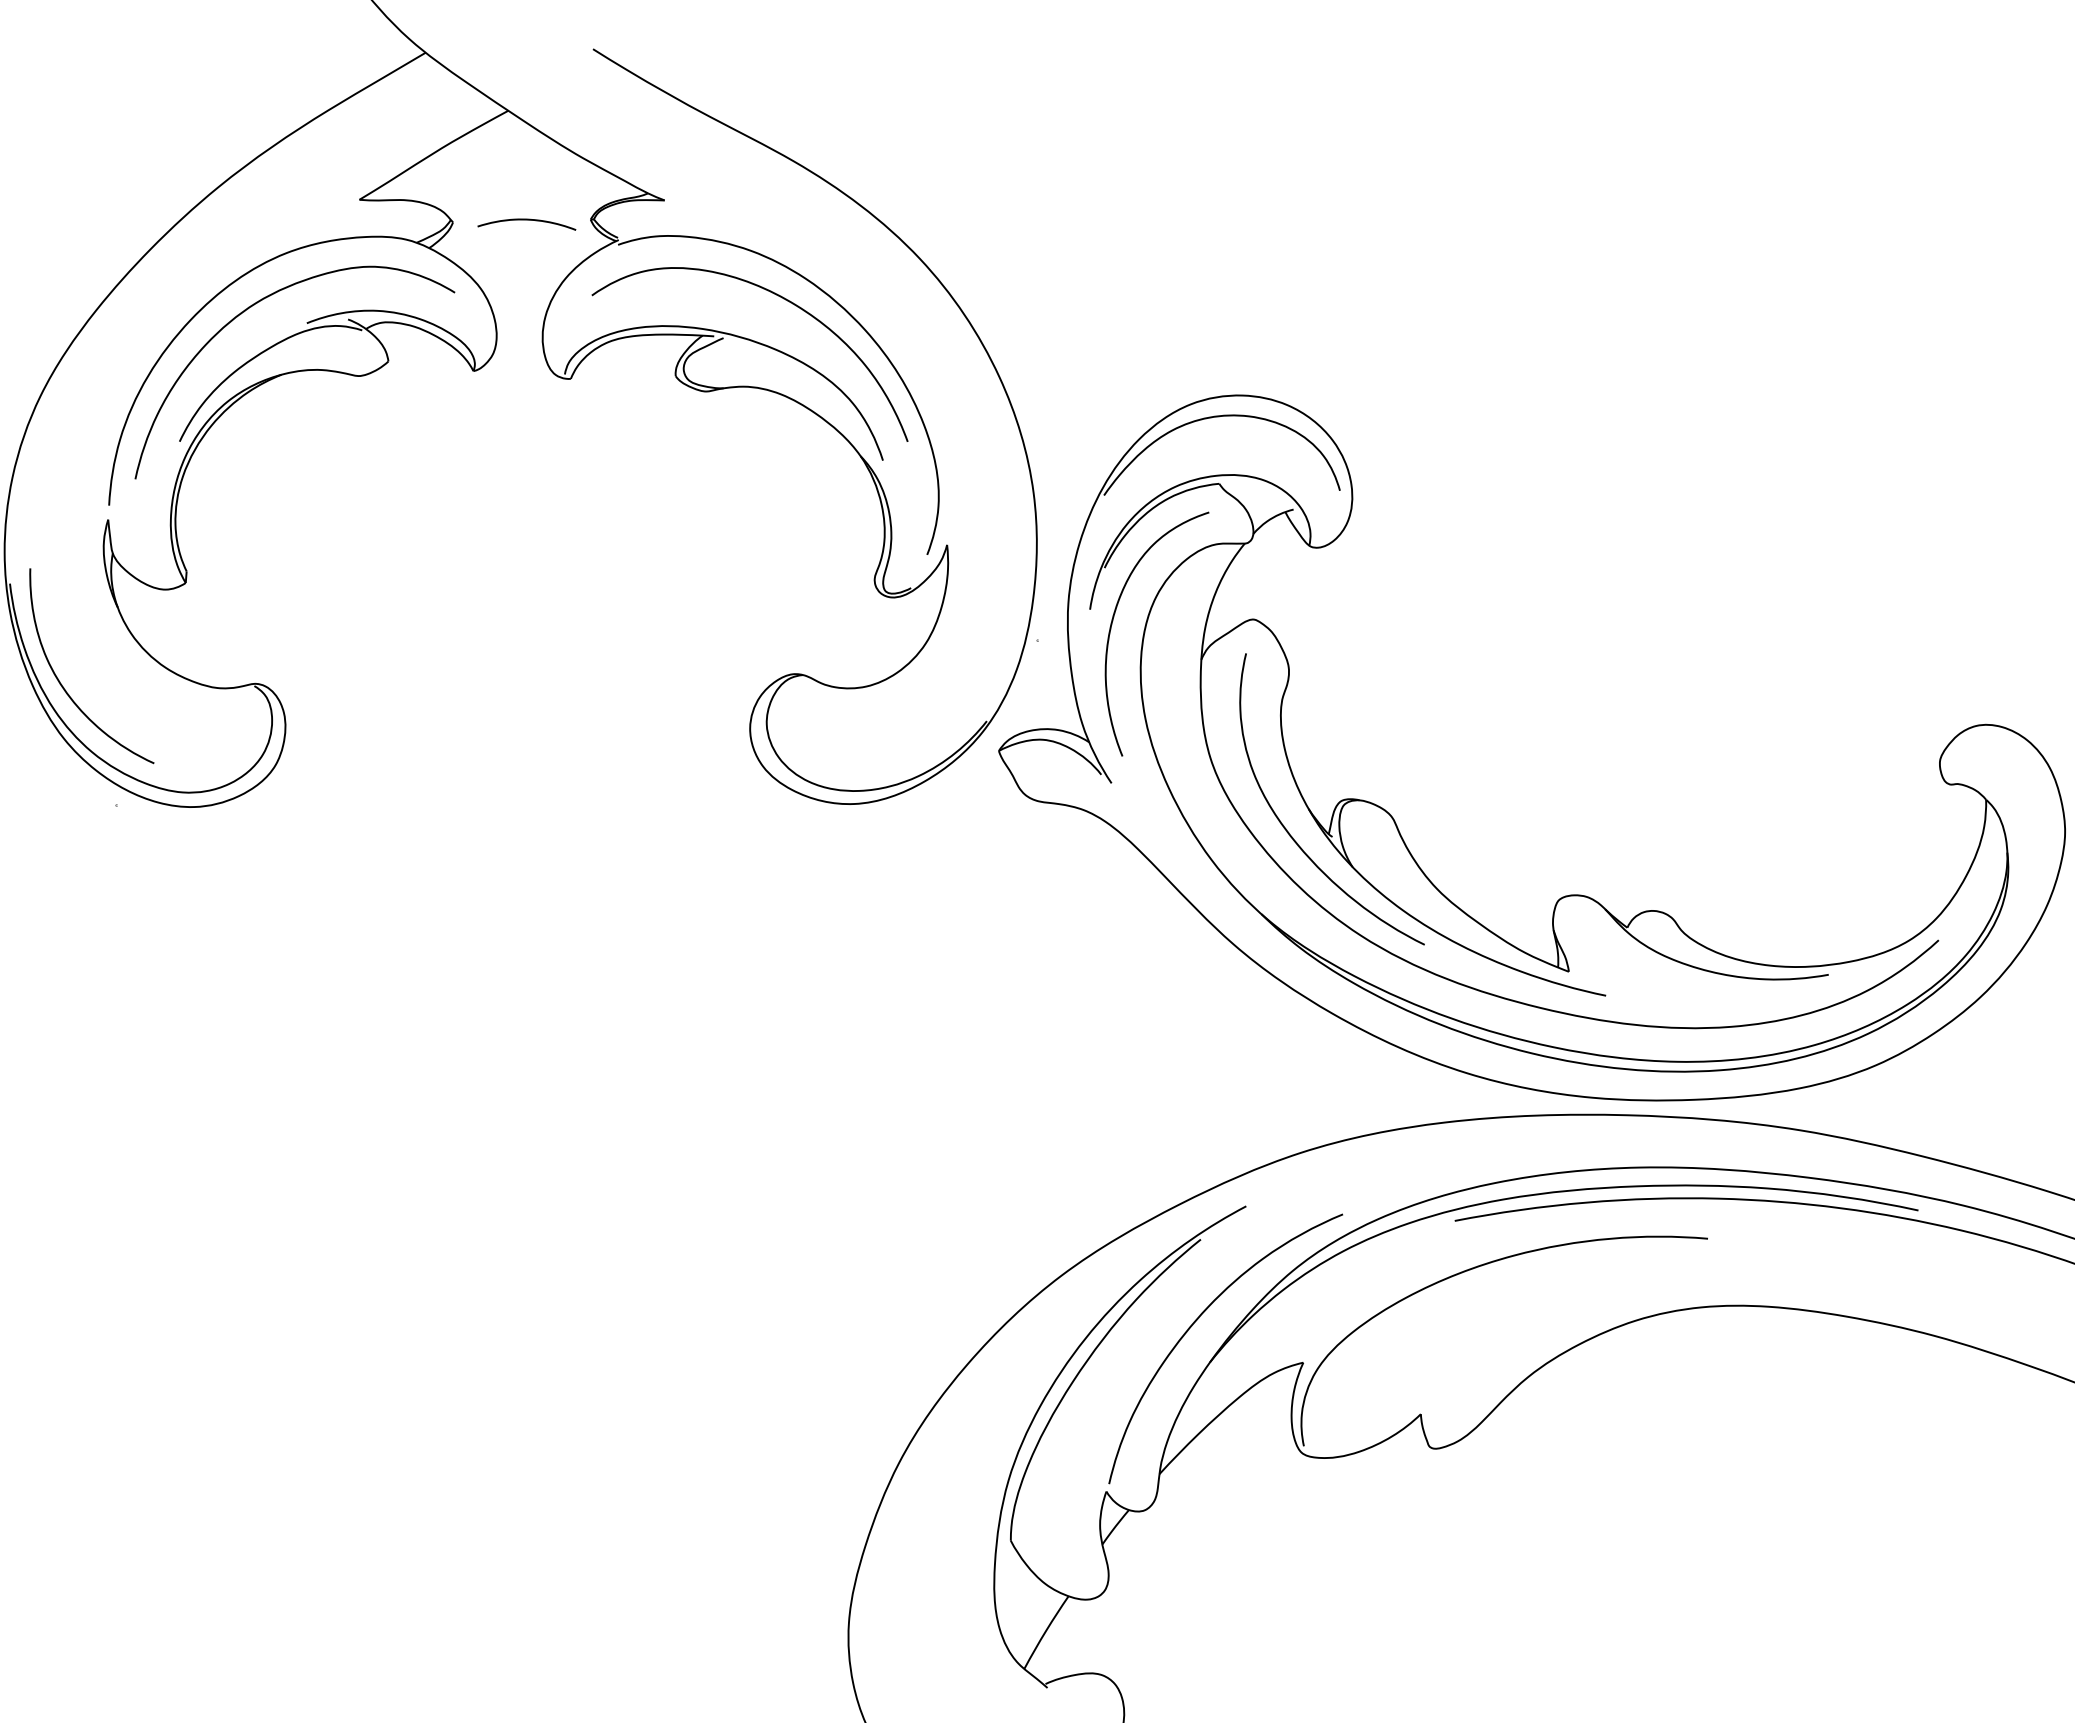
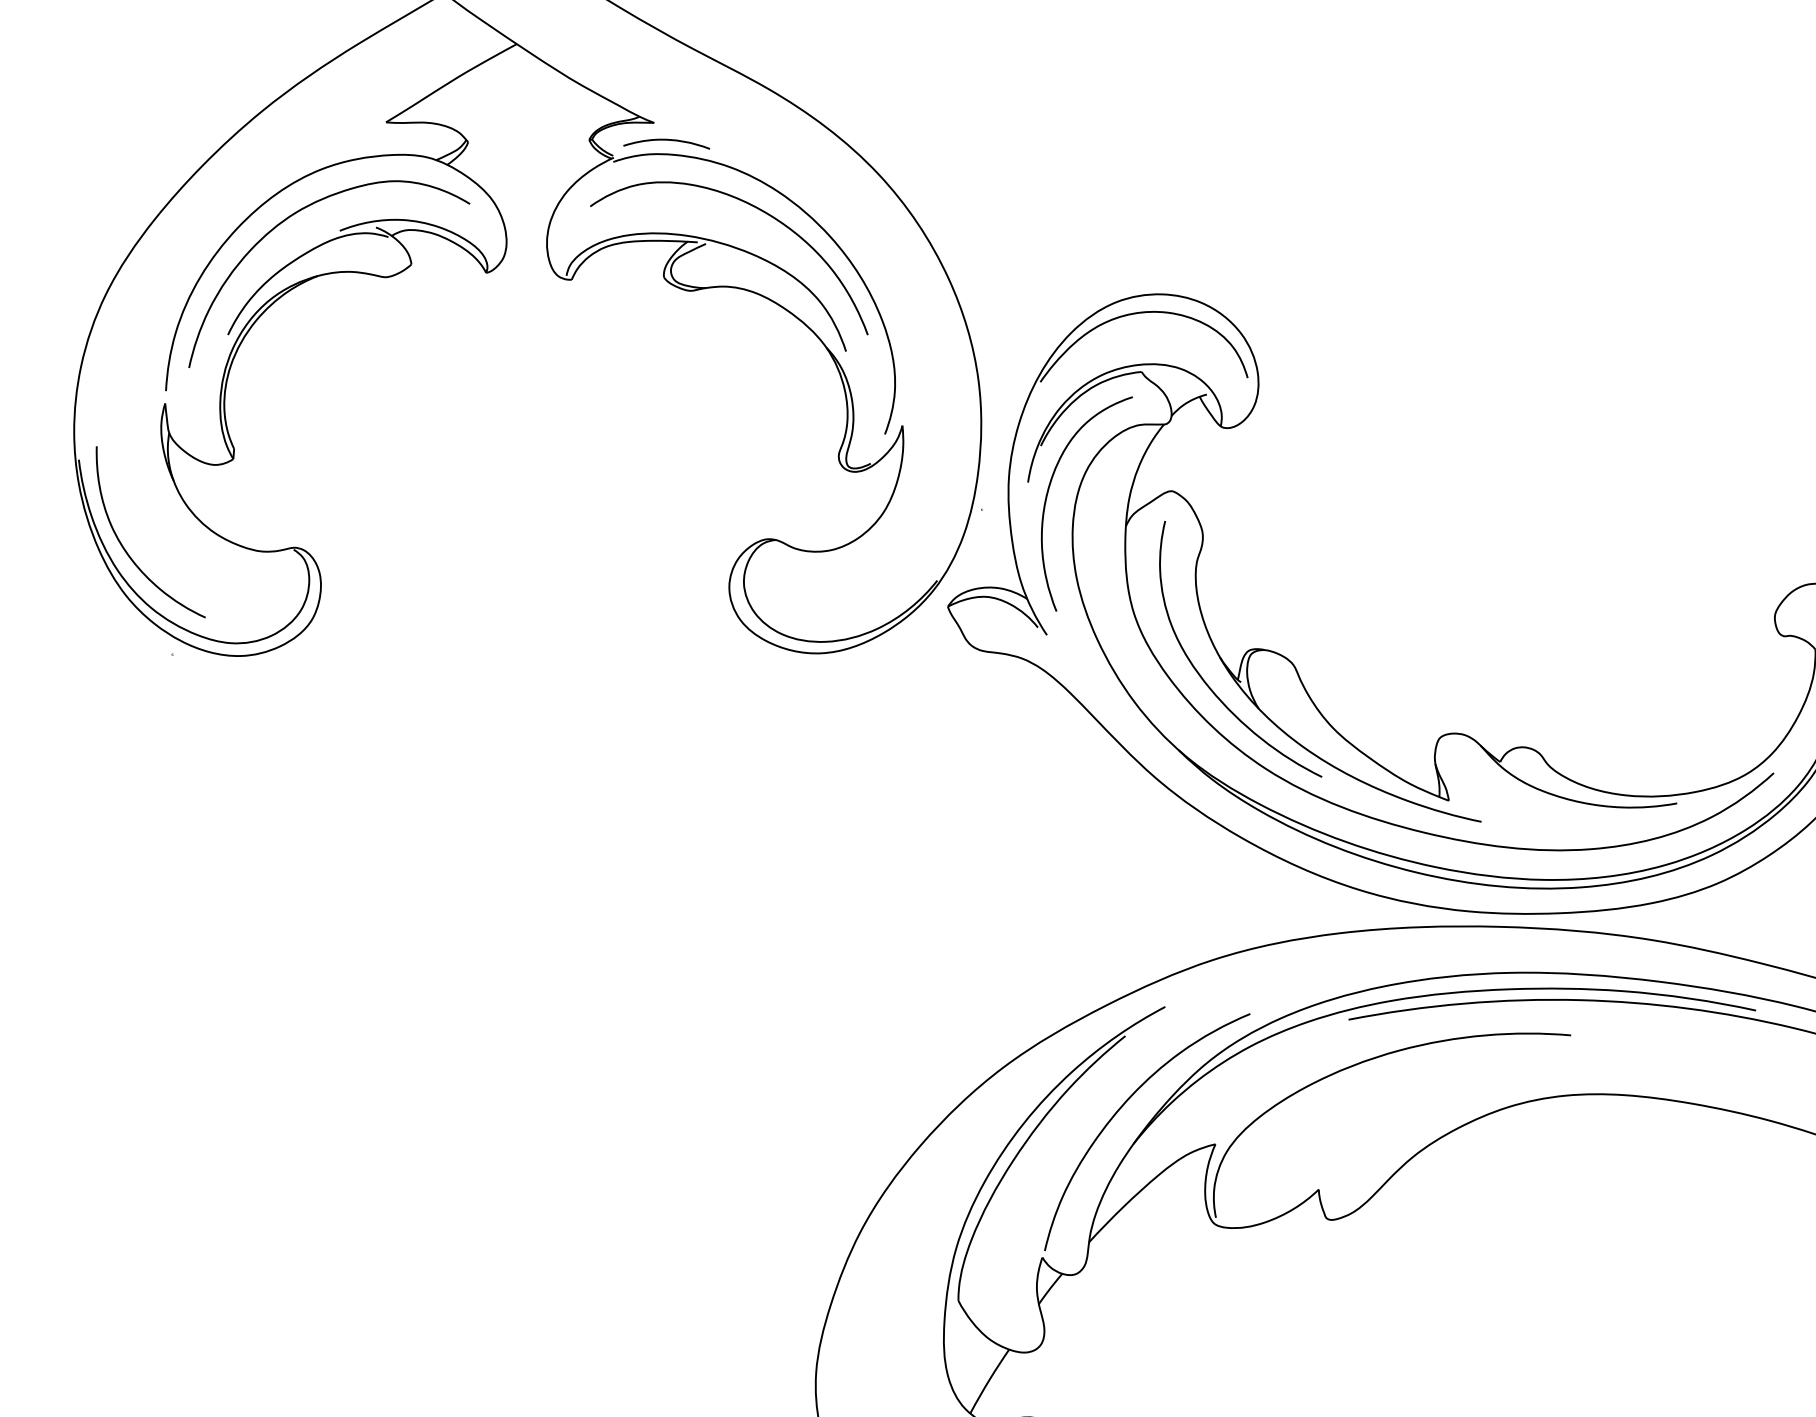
curve: (526, 220) -> (666, 140), moved

